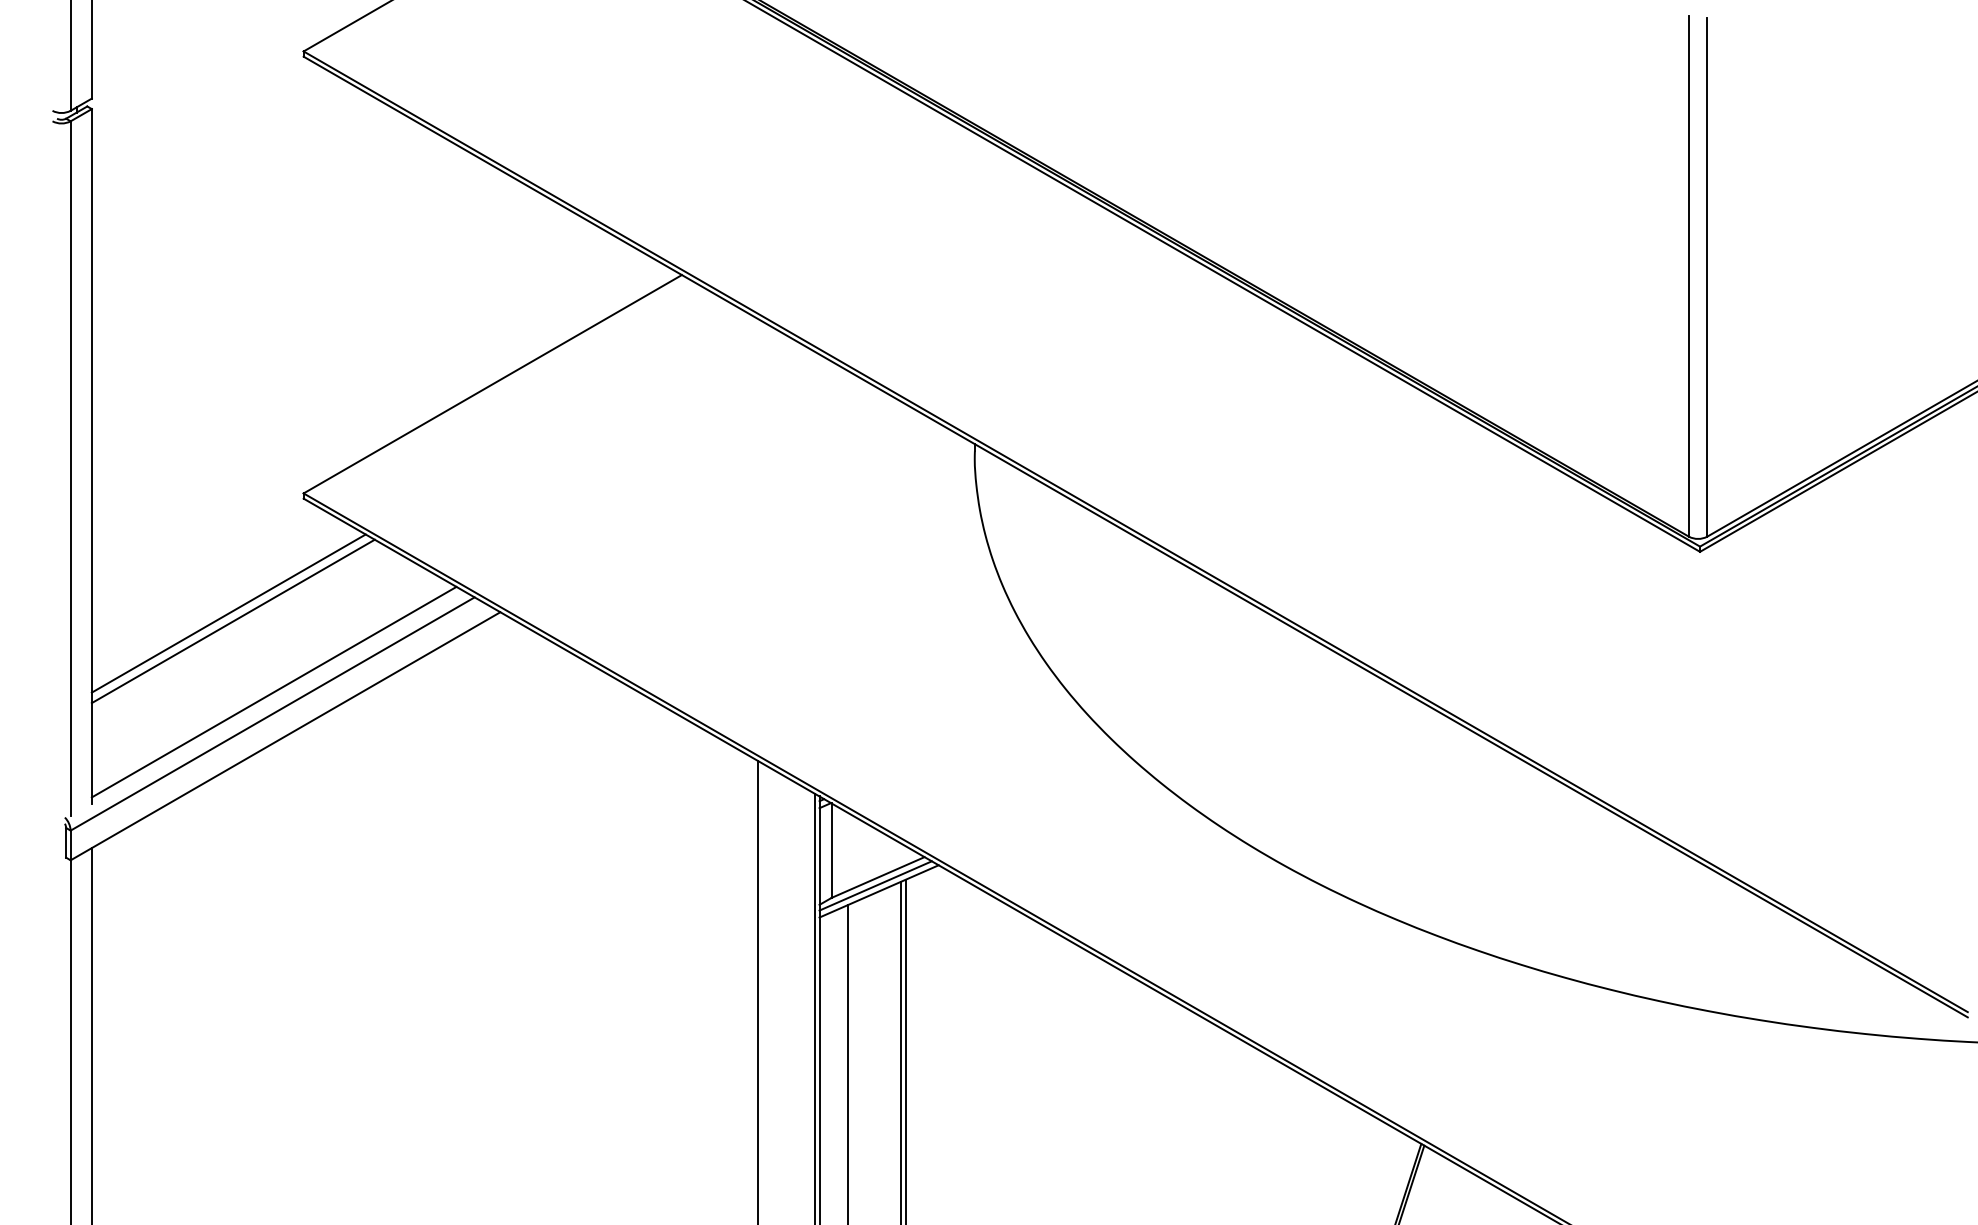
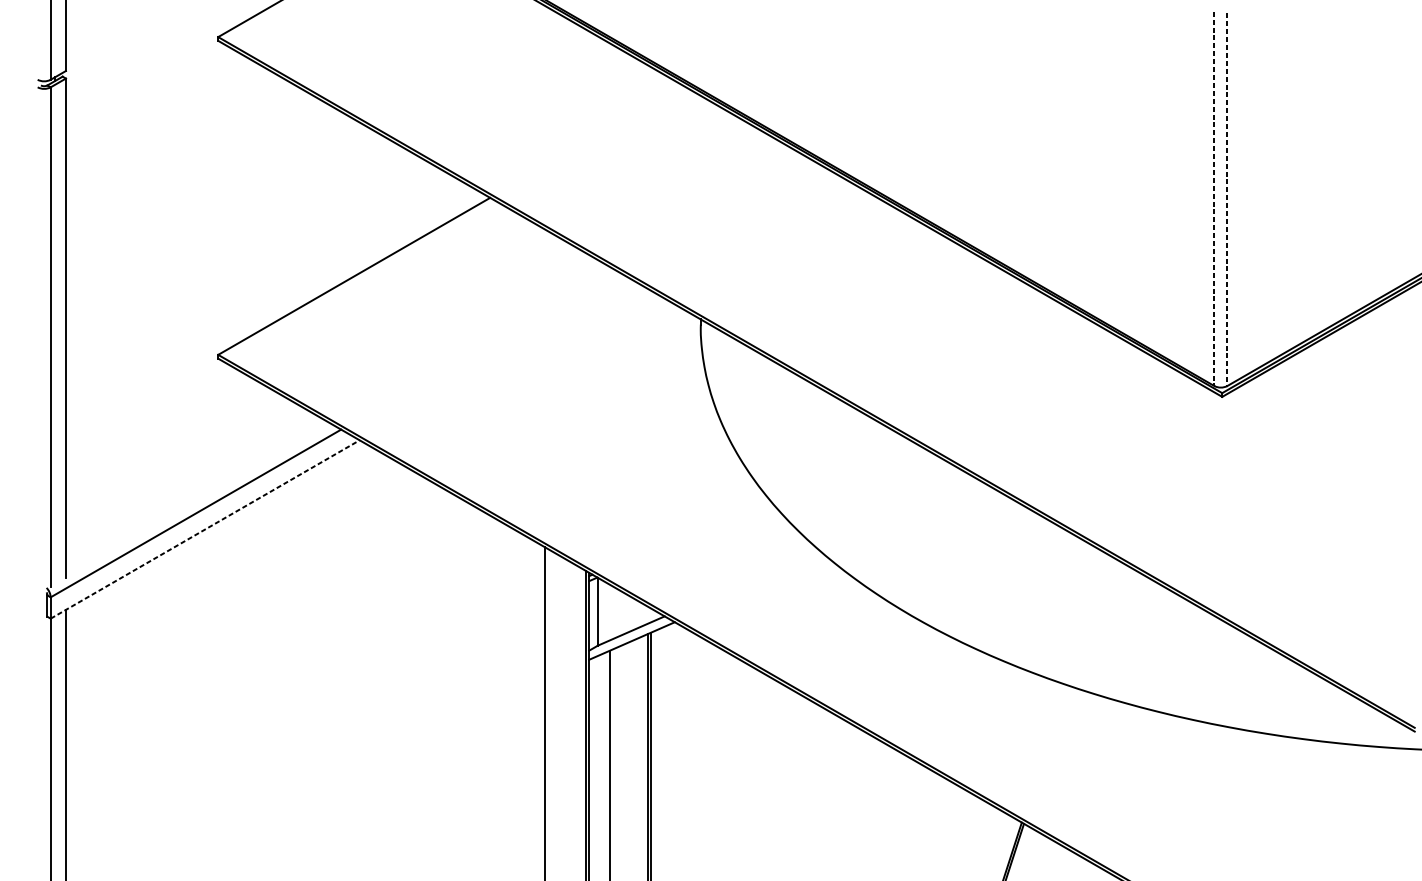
line: (1689, 276) -> (1214, 198), solid -> dashed
line: (1707, 278) -> (1227, 200), solid -> dashed
line: (228, 613) -> (164, 441), removed
line: (232, 621) -> (167, 446), removed
line: (273, 691) -> (196, 497), removed
line: (285, 736) -> (205, 529), solid -> dashed
line: (875, 885) -> (629, 636), removed

